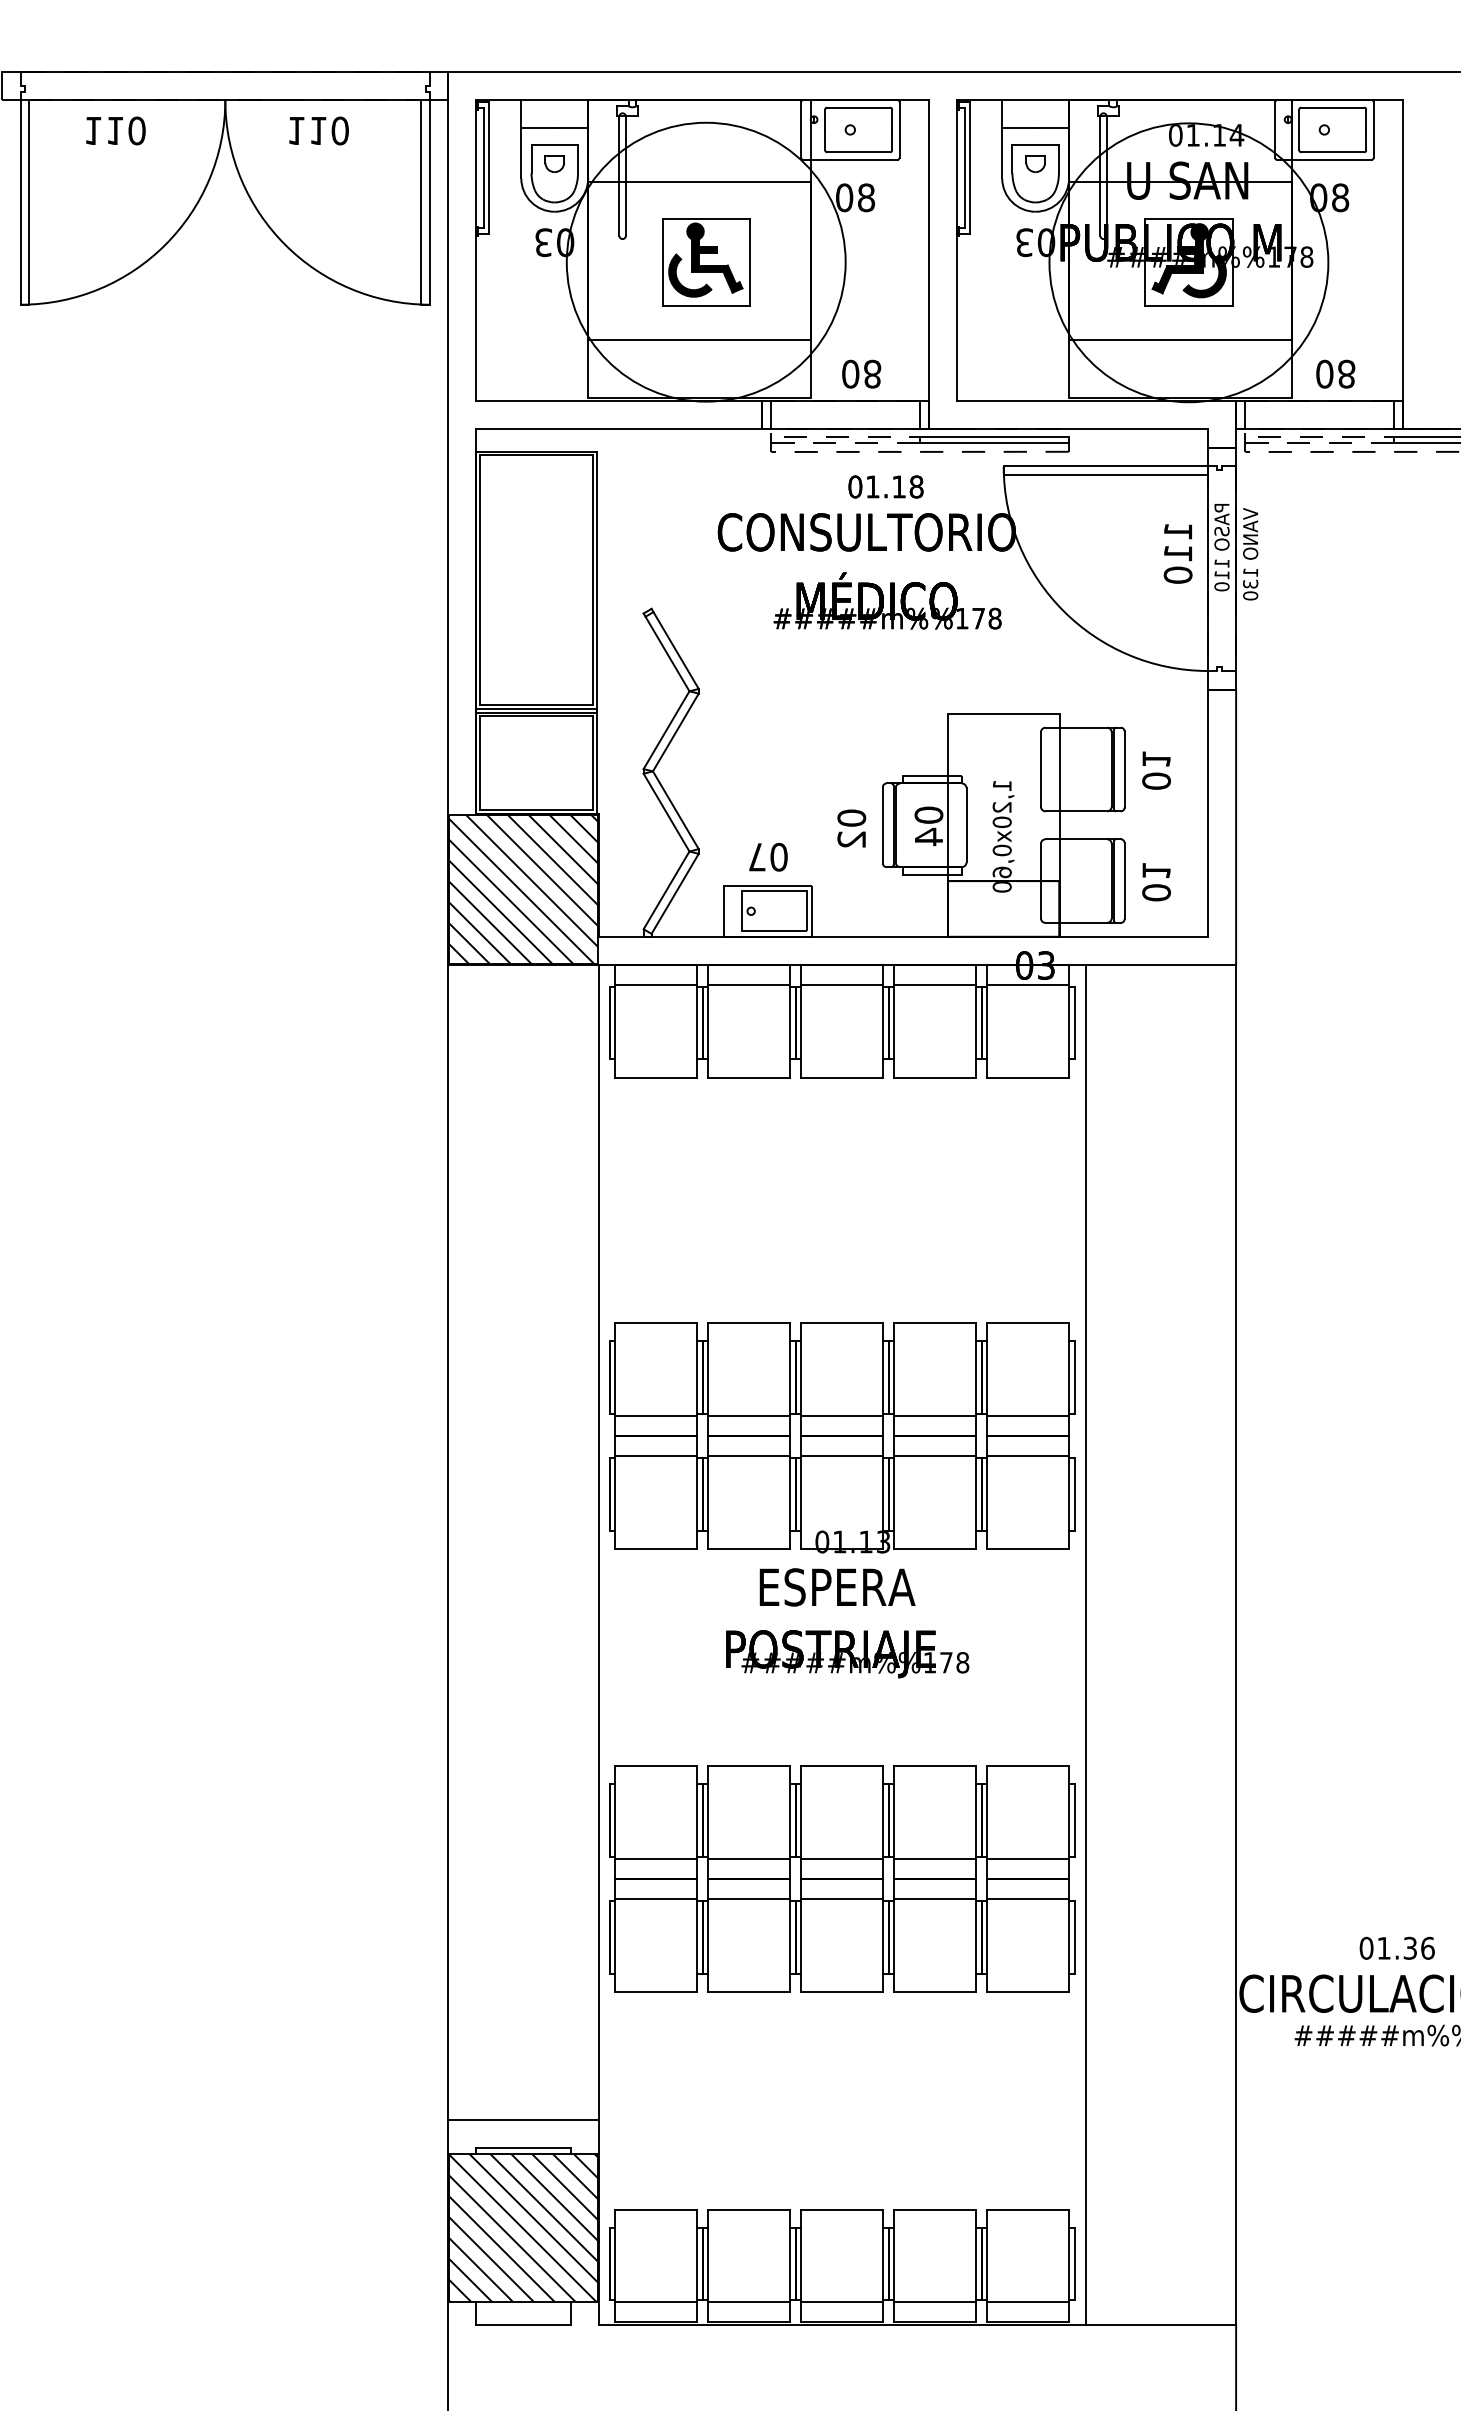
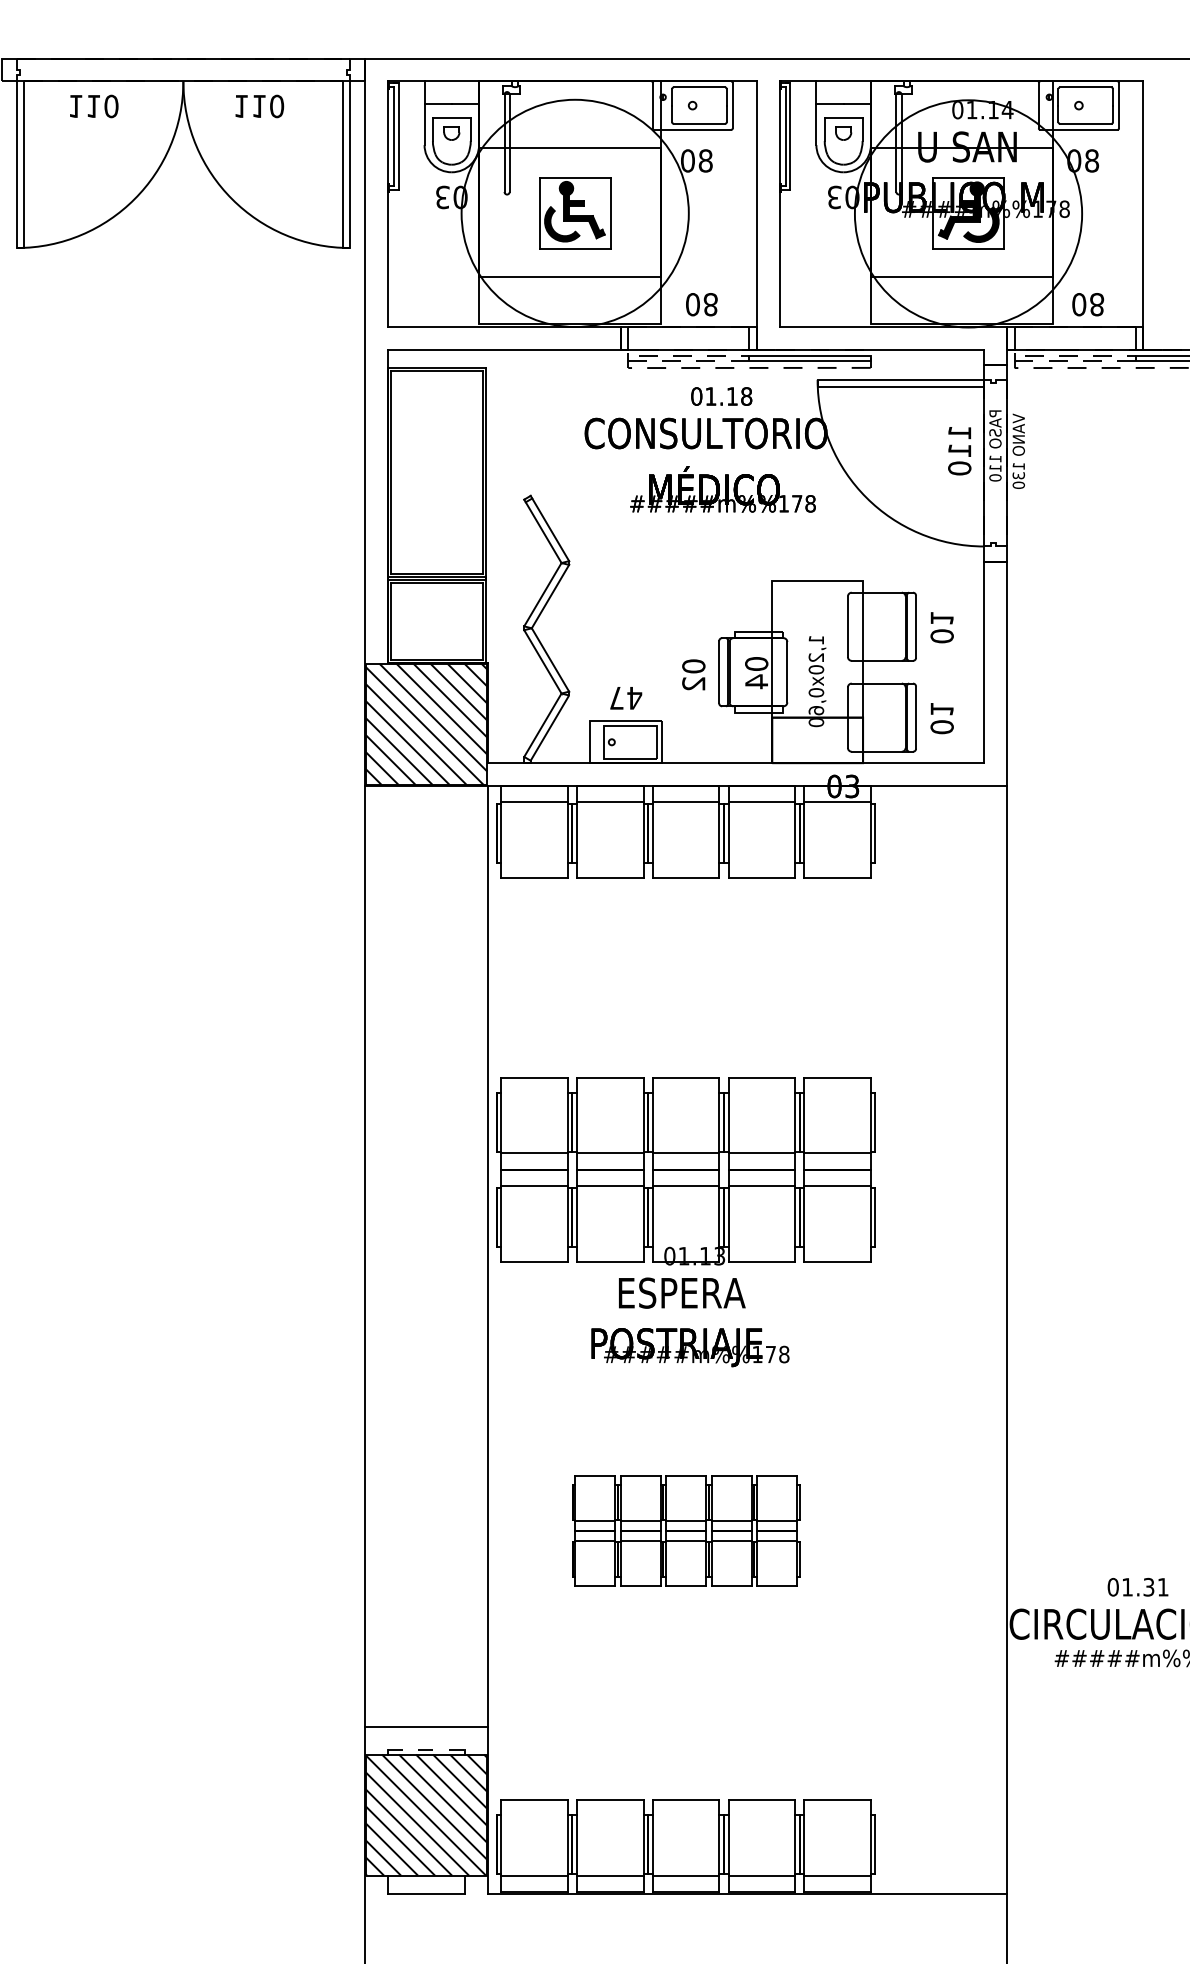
text: (779, 856) -> (634, 697), 07 -> 47
line: (1085, 1644) -> (884, 1339), removed
part: (842, 1878) -> (686, 1530), size x0.6
text: (1427, 1947) -> (1162, 1586), 01.36 -> 01.31
line: (524, 2148) -> (427, 1750), solid -> dashed

